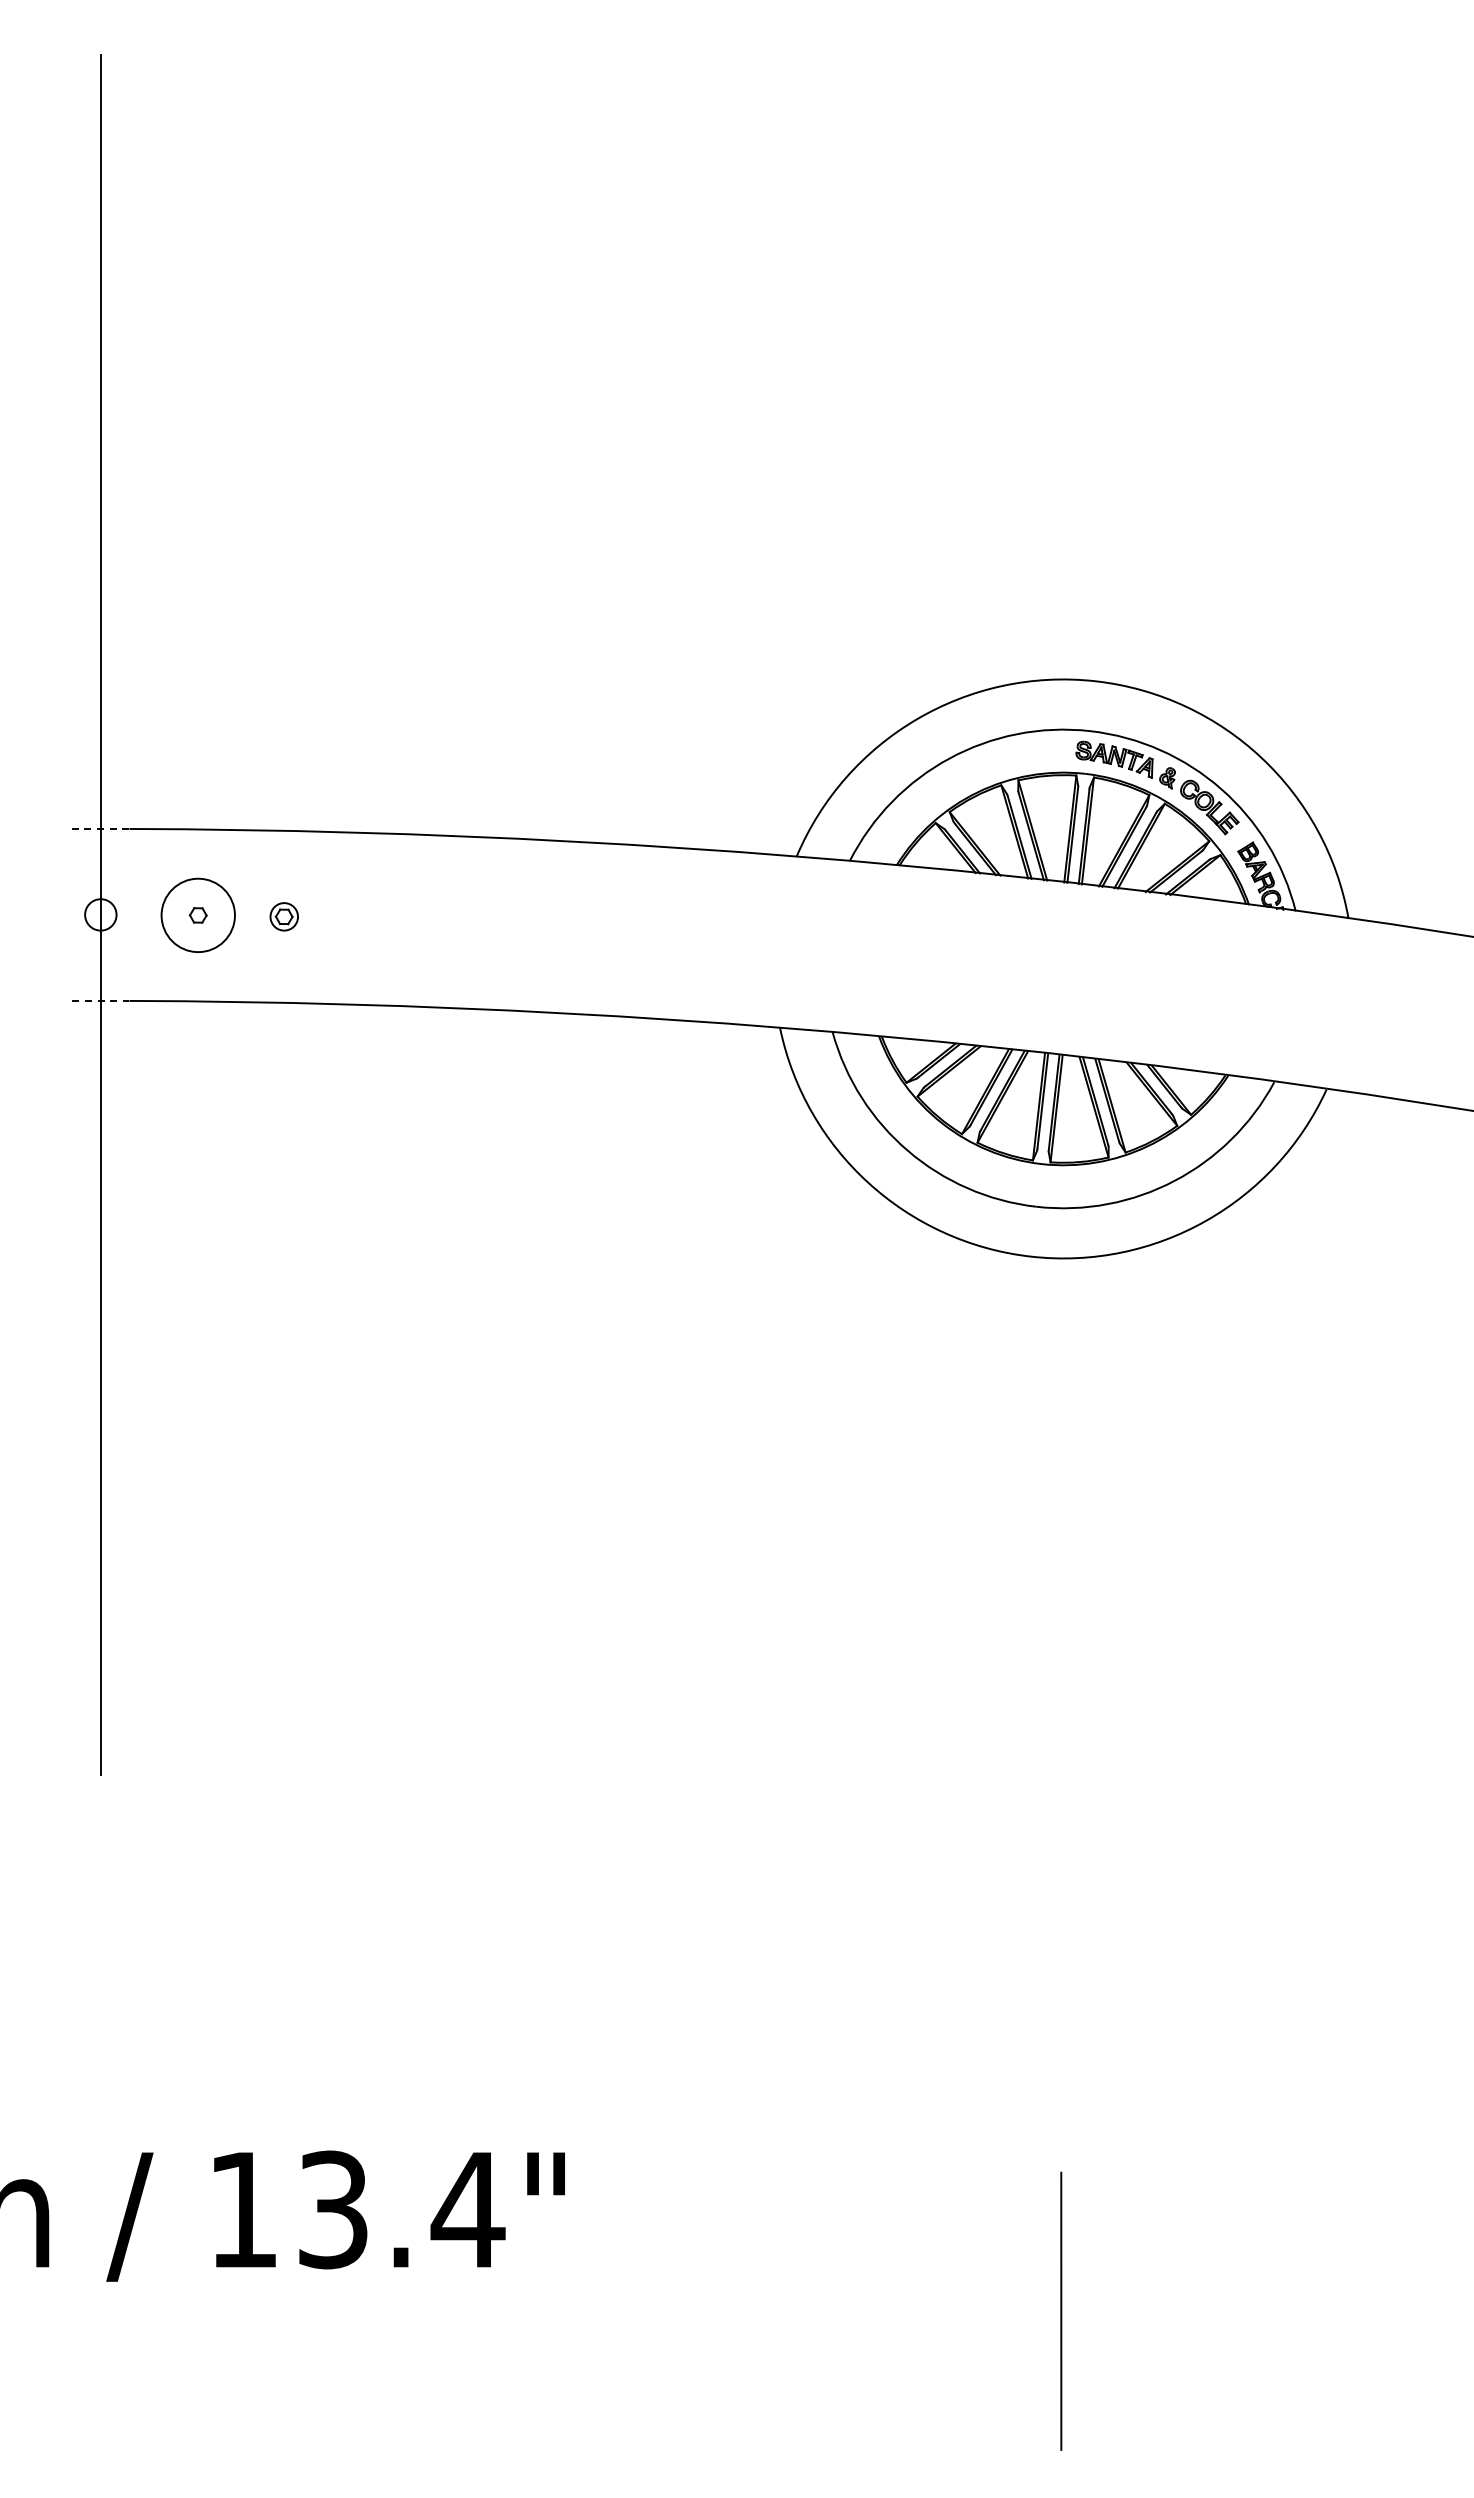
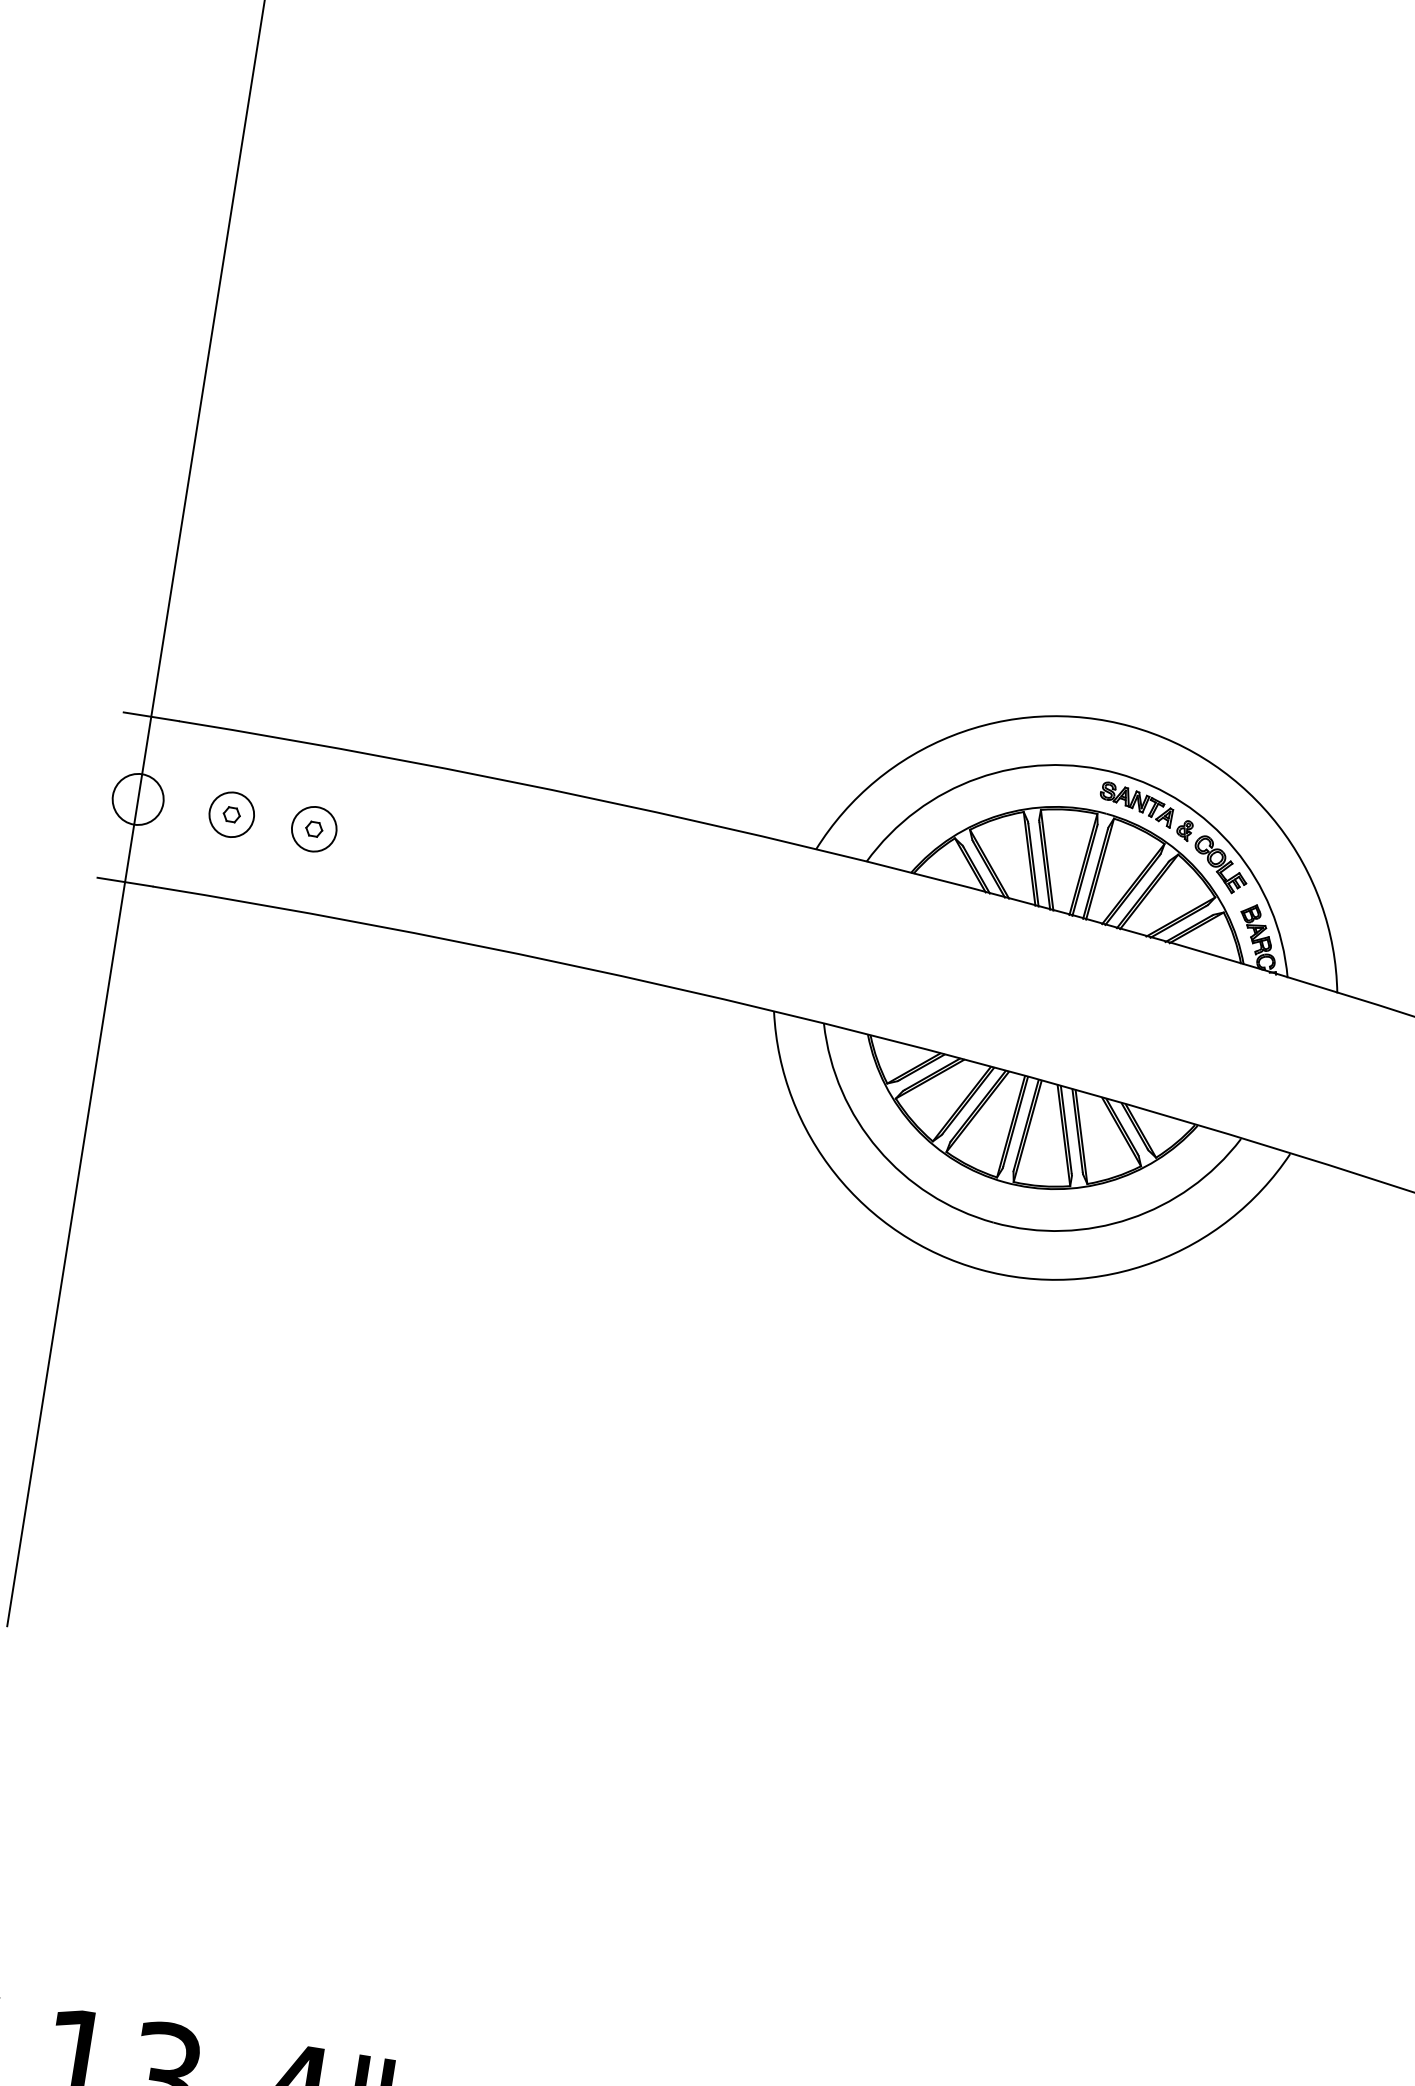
line: (100, 828) -> (151, 716), dashed -> solid
circle: (100, 914) -> (137, 799), size x1.67
circle: (198, 915) -> (232, 814), size x0.62
circle: (284, 916) -> (314, 828), size x1.67
line: (100, 1000) -> (124, 881), dashed -> solid

